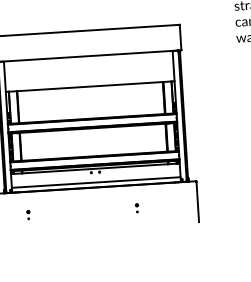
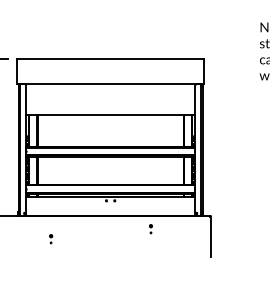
line: (95, 182) -> (110, 210), removed
part: (136, 208) -> (150, 229), moved
part: (28, 215) -> (51, 239), moved

